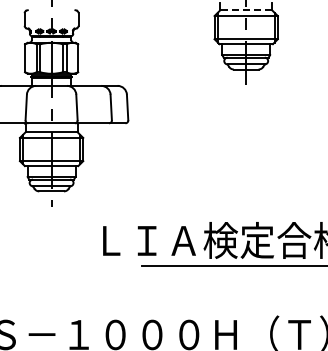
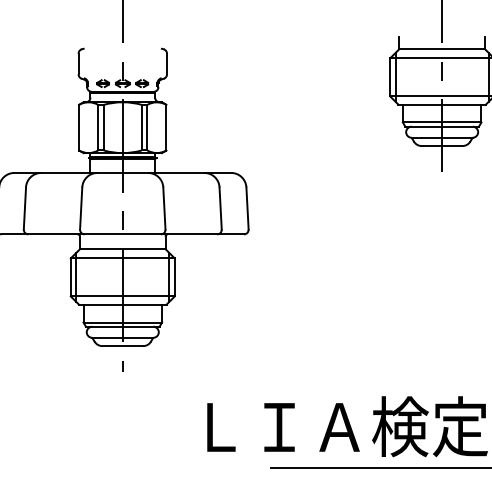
line: (245, 10) -> (440, 49), dashed -> solid

